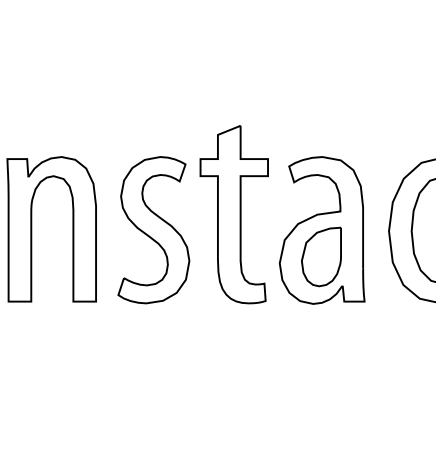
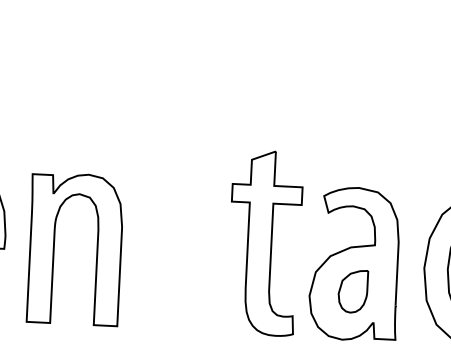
part: (153, 230) -> (180, 255), removed
part: (321, 256) -> (353, 290), size x0.7

